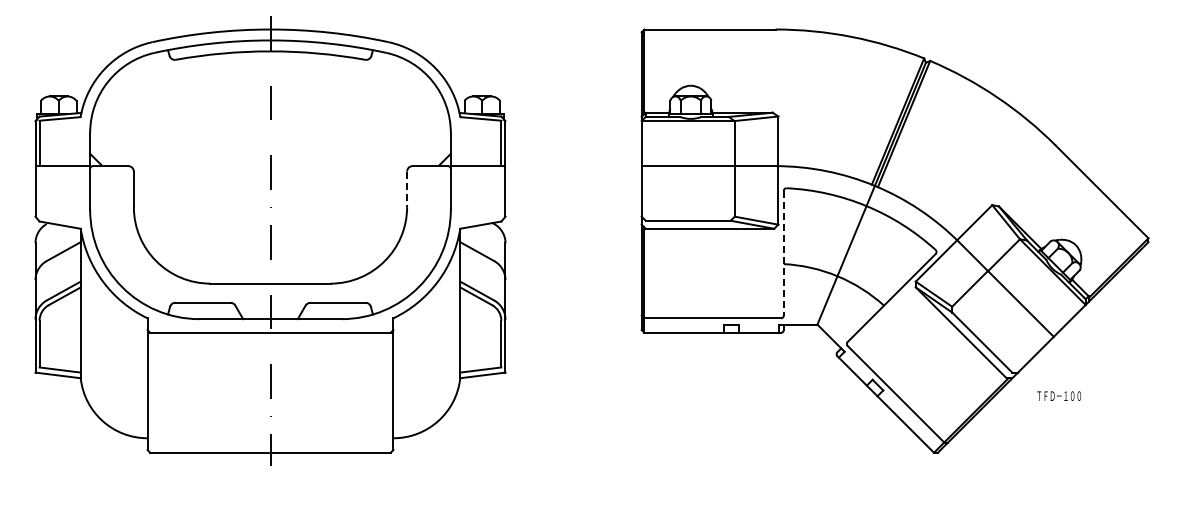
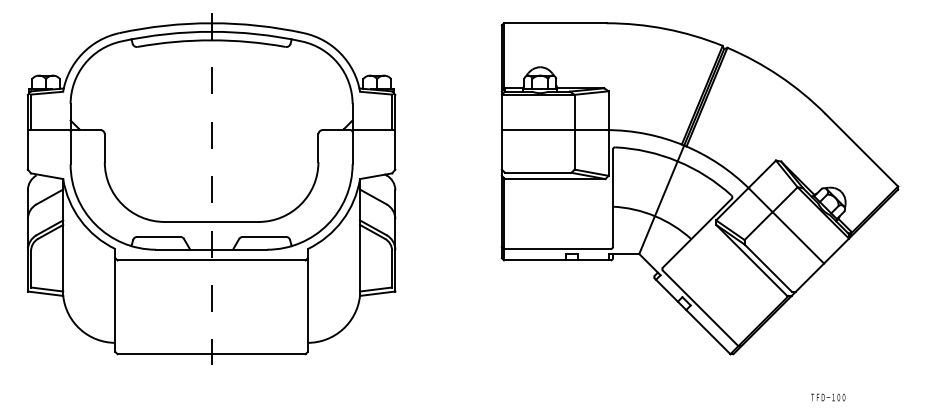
line: (407, 189) -> (318, 148), dashed -> solid
line: (783, 253) -> (612, 198), dashed -> solid
text: (1059, 395) -> (828, 397), moved

